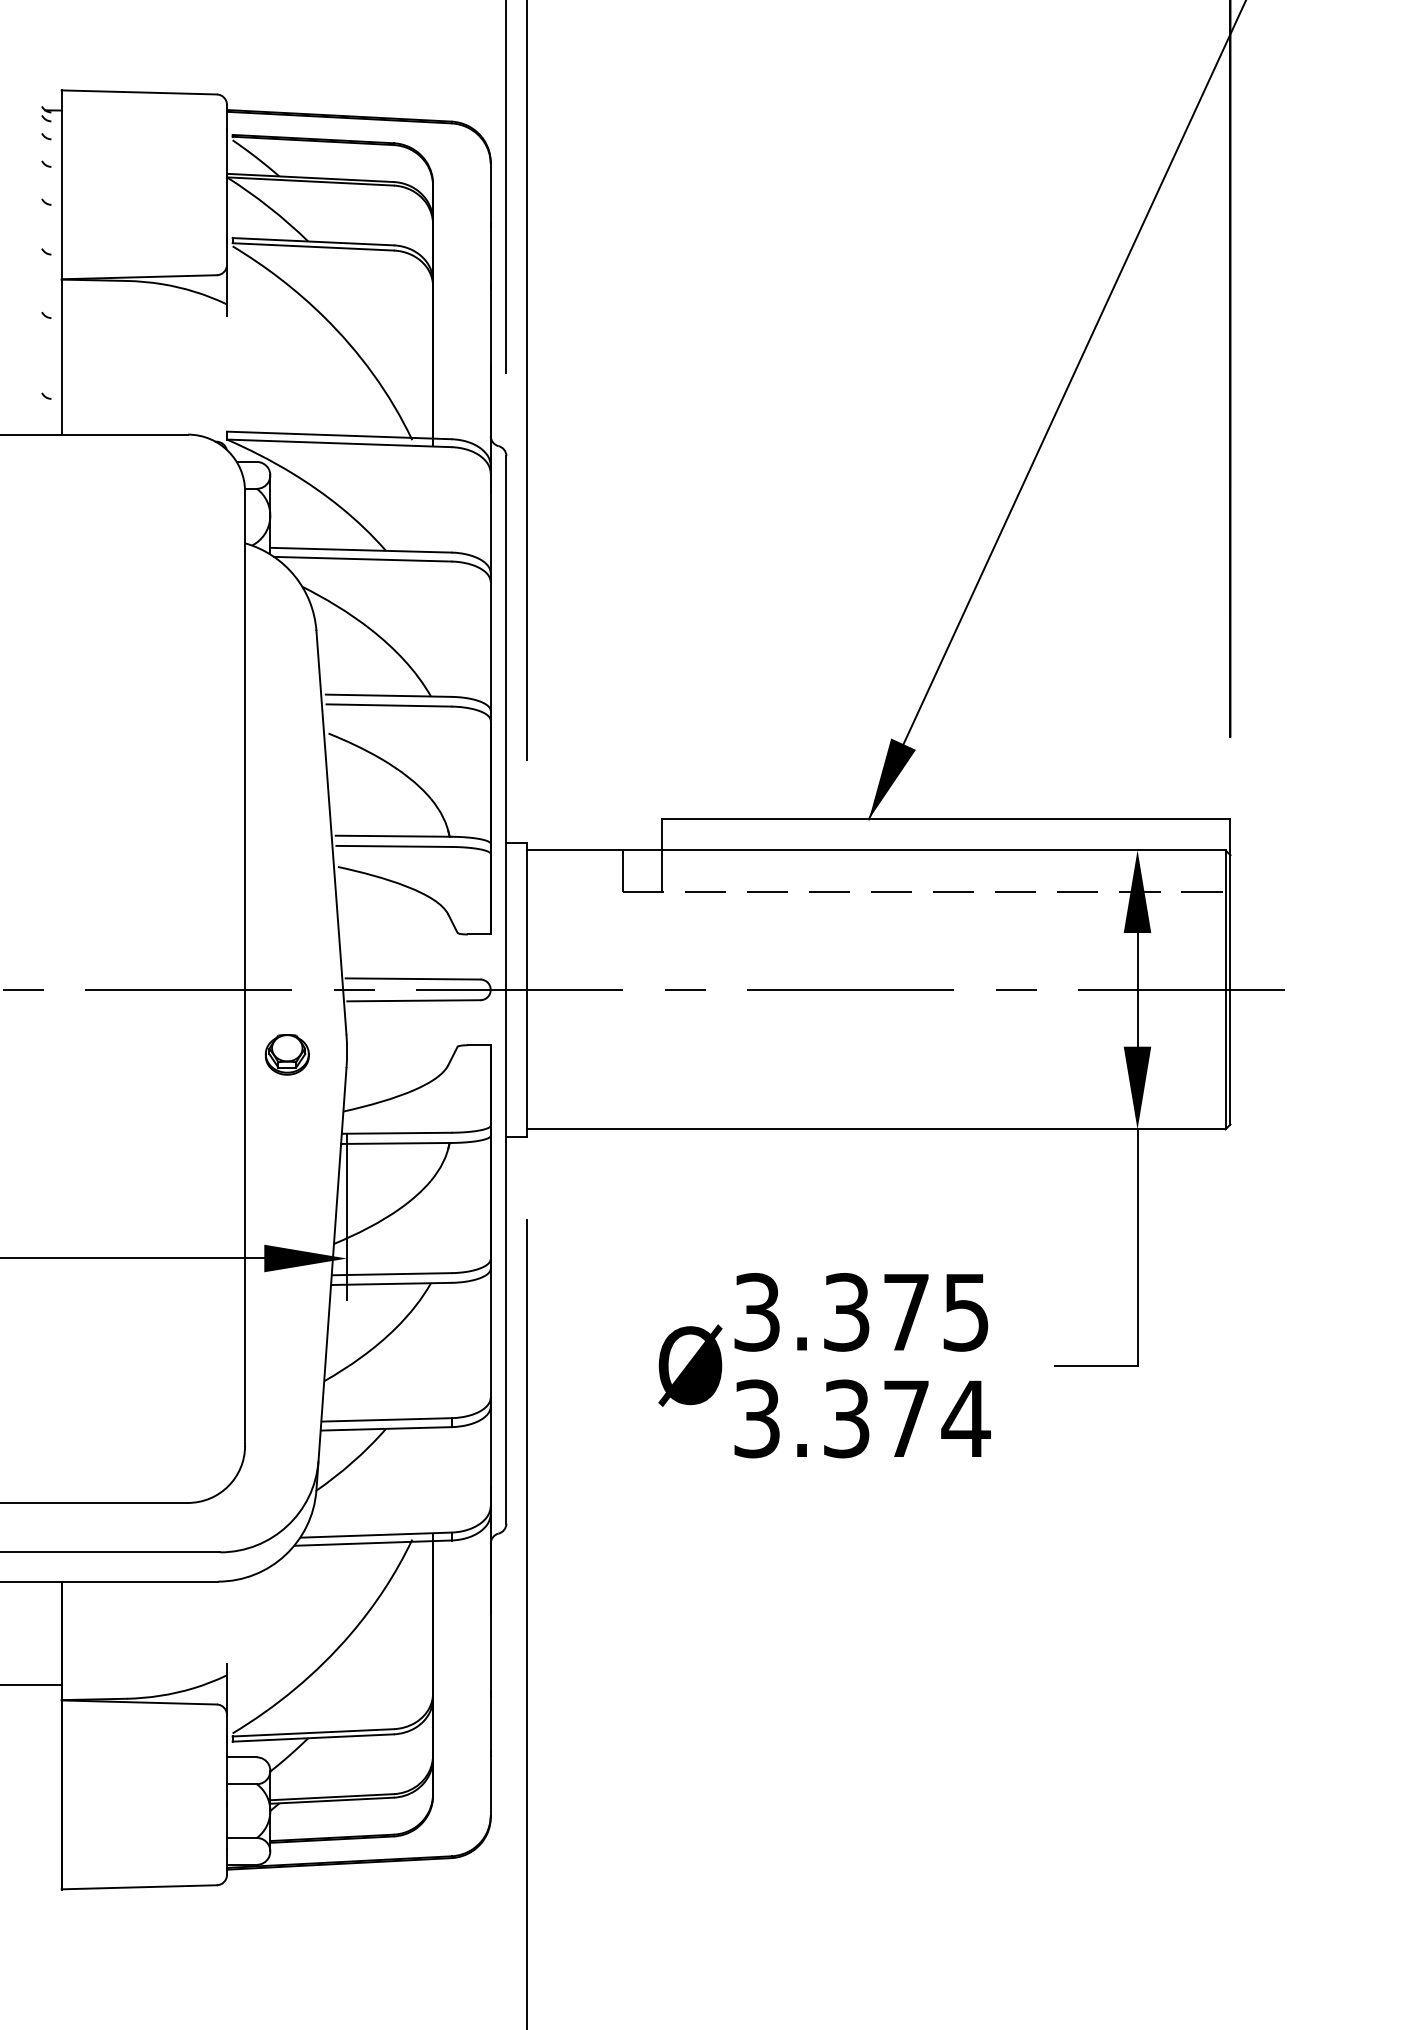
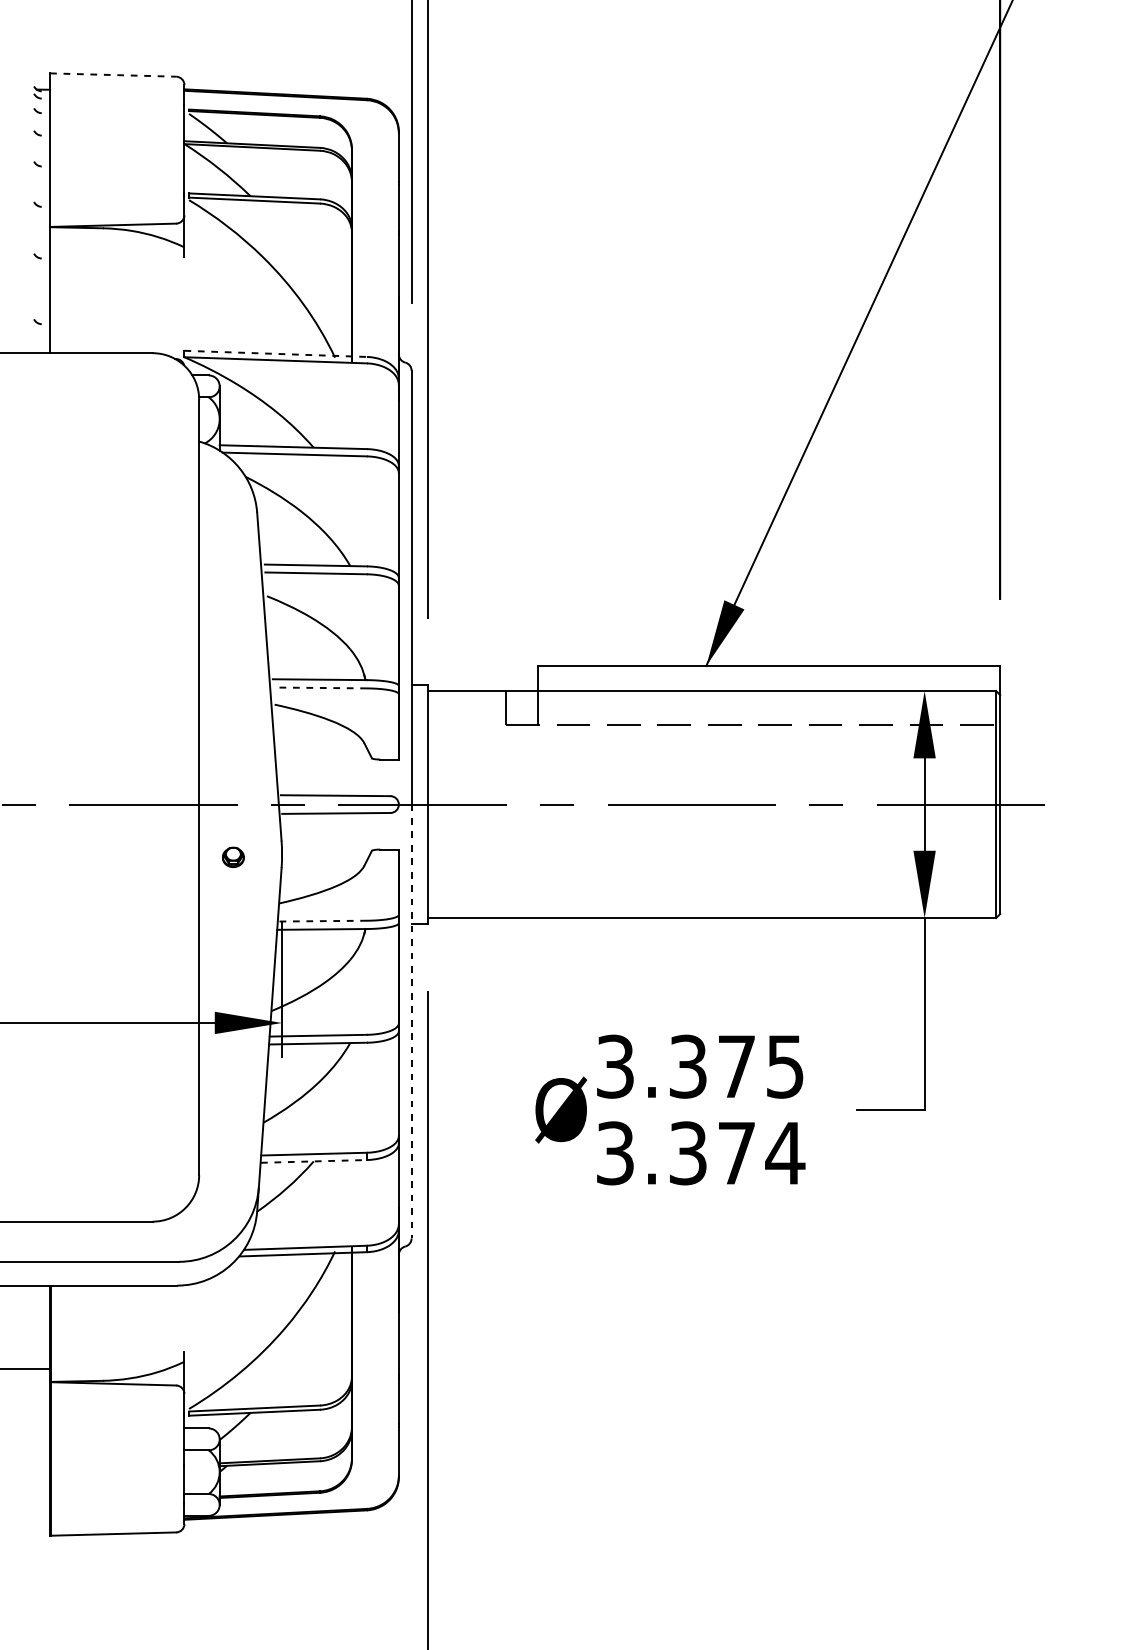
line: (139, 92) -> (113, 75), solid -> dashed
line: (339, 435) -> (275, 353), solid -> dashed
line: (393, 846) -> (319, 688), solid -> dashed
part: (286, 1054) -> (232, 857), size x0.6
line: (396, 1133) -> (322, 921), solid -> dashed
line: (506, 1256) -> (411, 1021), solid -> dashed
line: (386, 1428) -> (314, 1161), solid -> dashed

